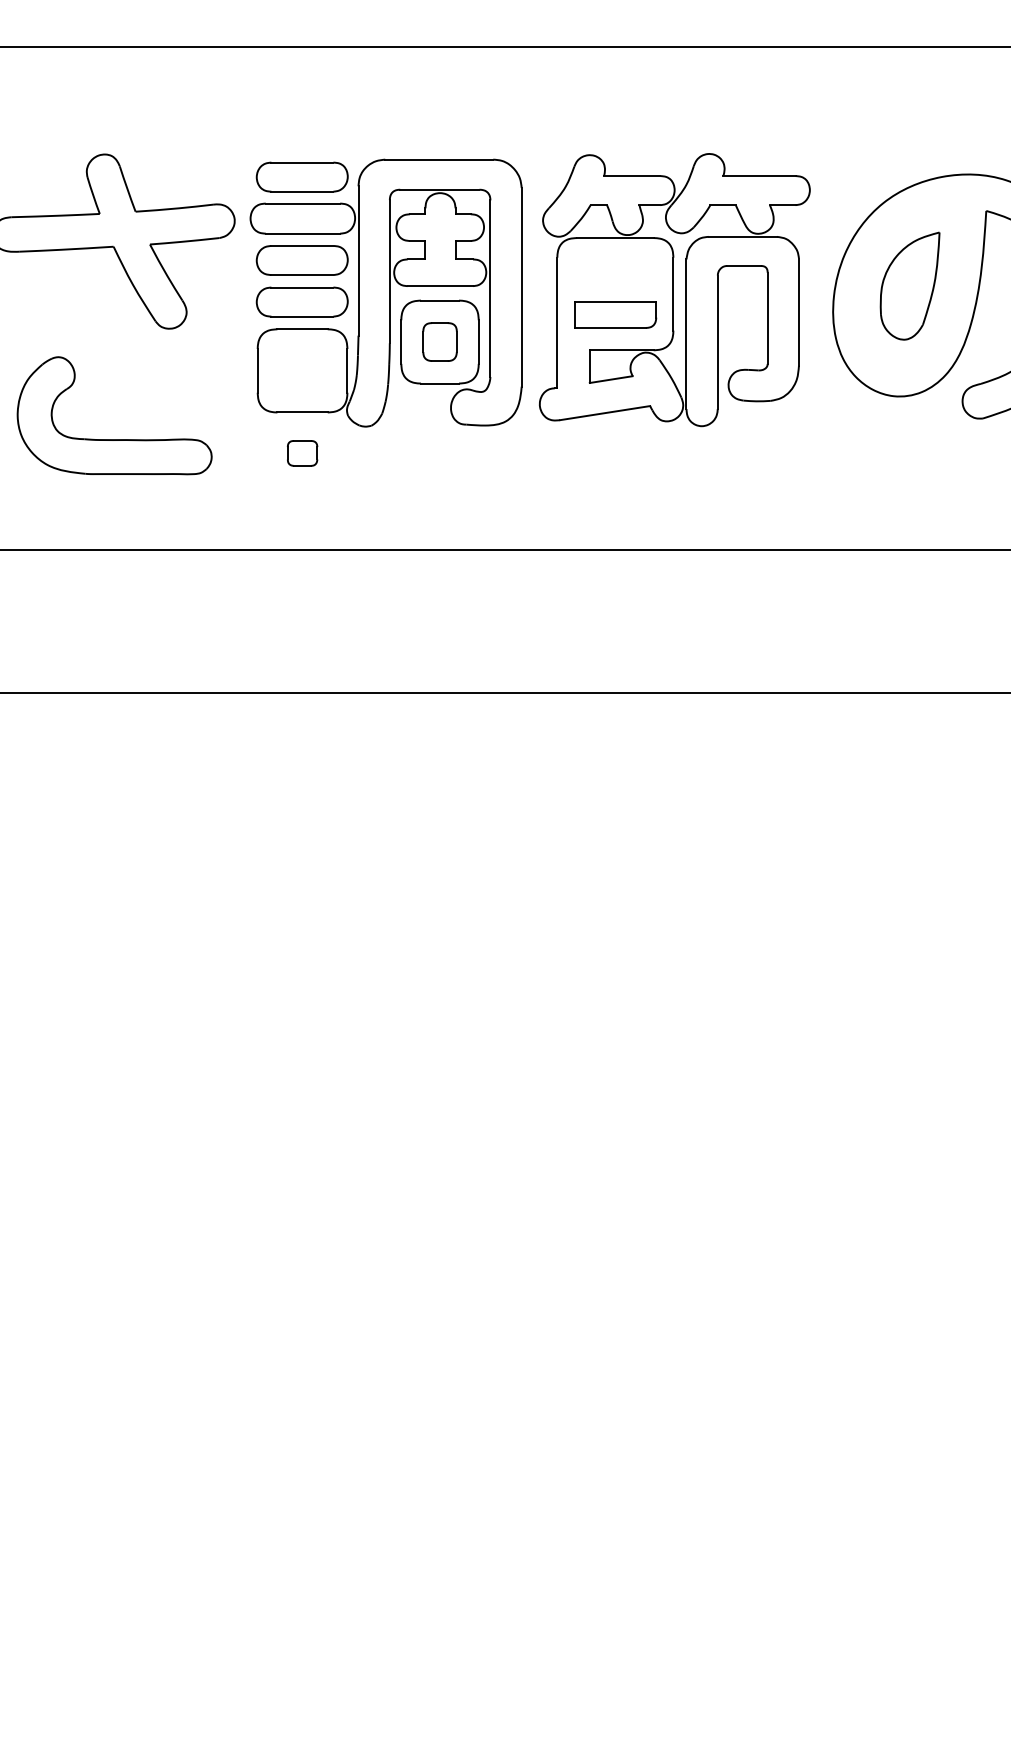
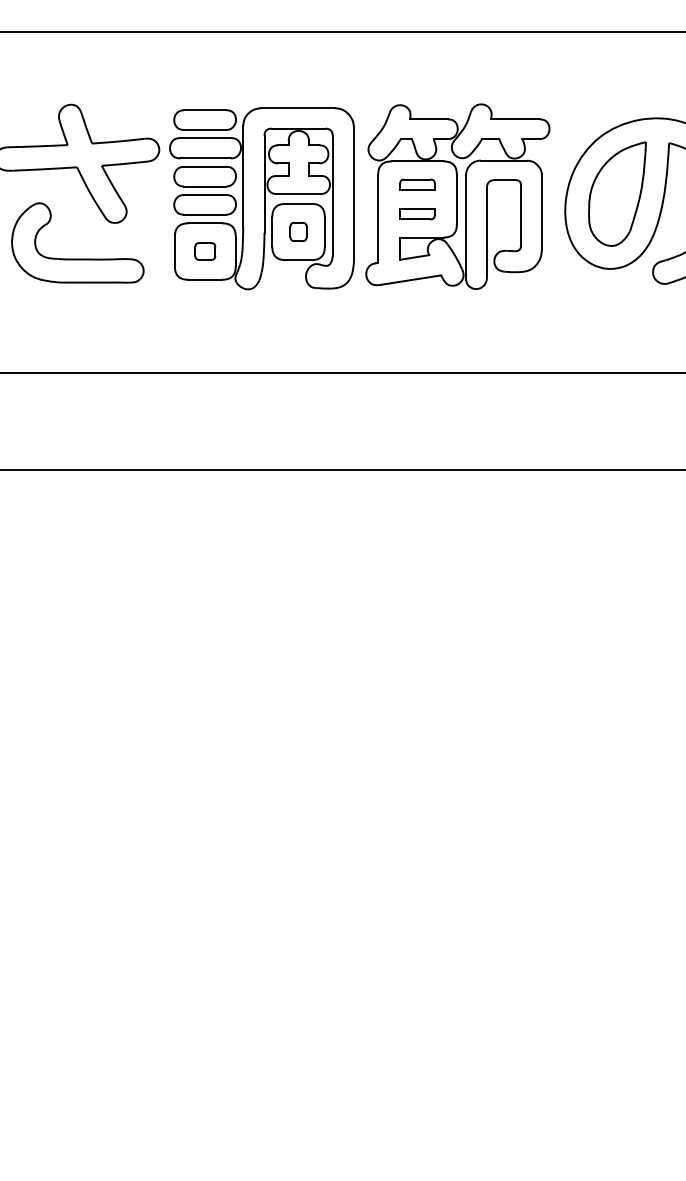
part: (615, 272) -> (417, 184), added
part: (910, 285) -> (617, 193), size x1.43
part: (615, 316) -> (417, 214), size x0.62
part: (439, 341) -> (298, 231), size x0.71
part: (114, 438) -> (77, 258), moved
part: (302, 453) -> (205, 251), moved

